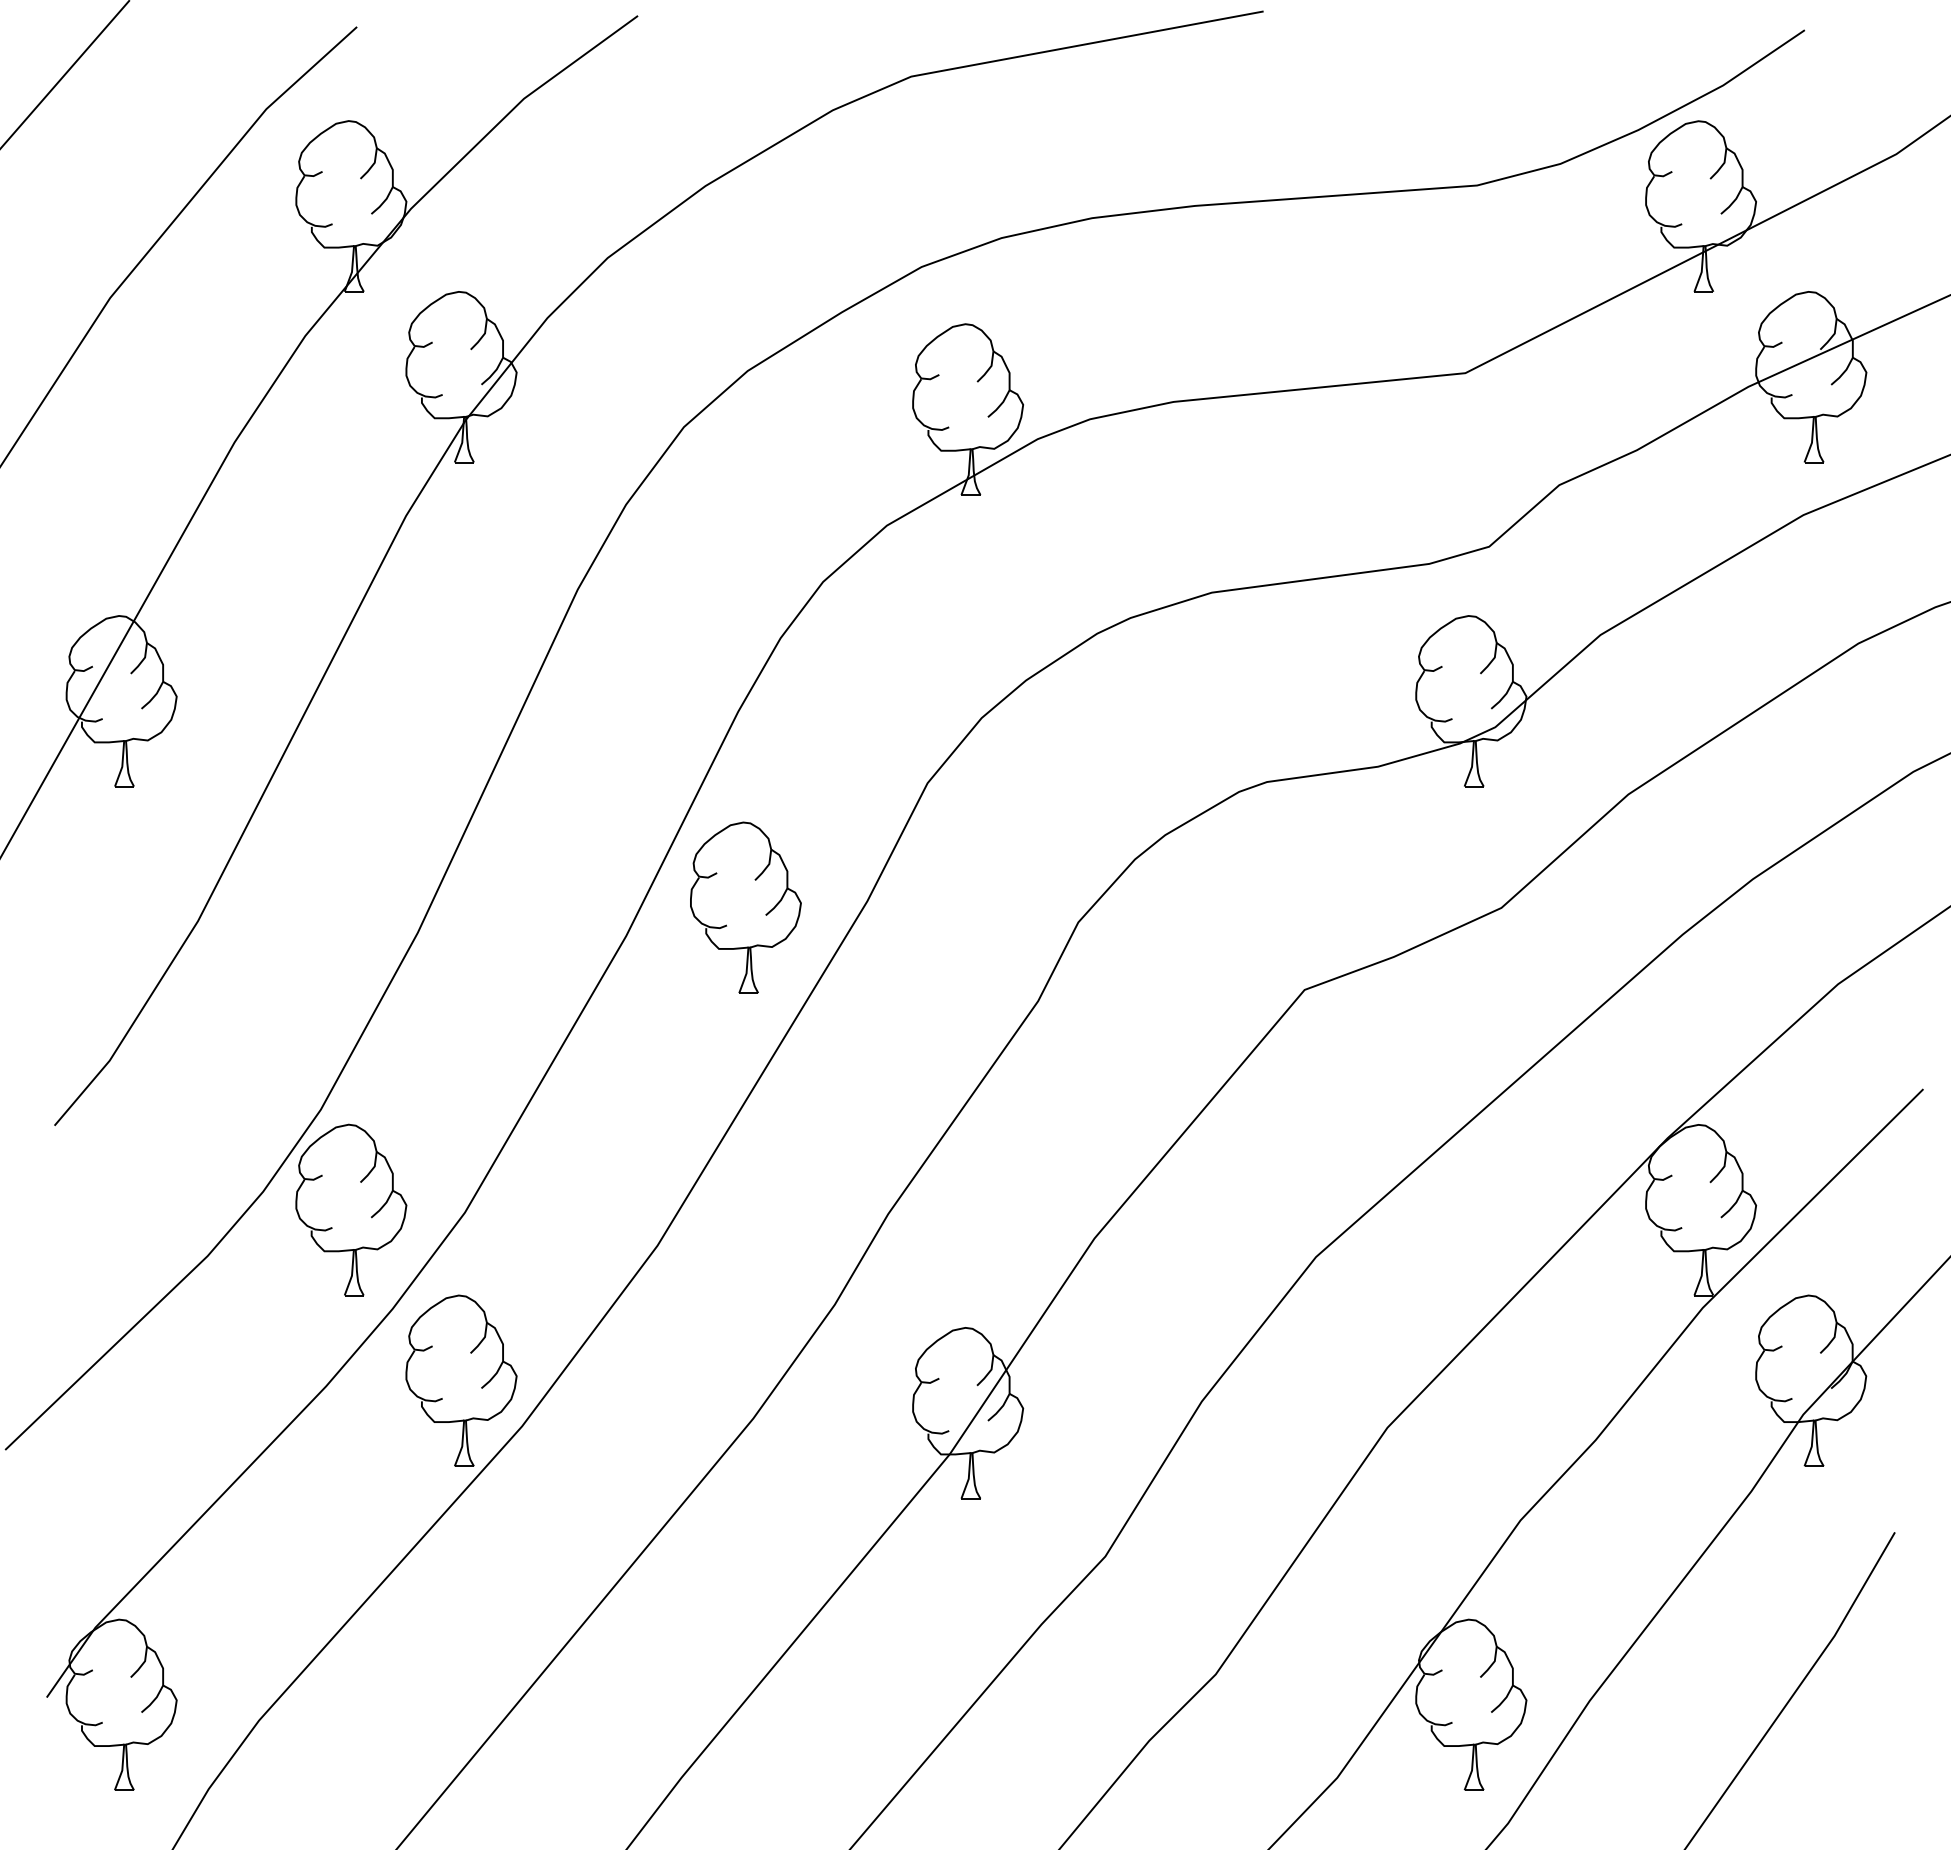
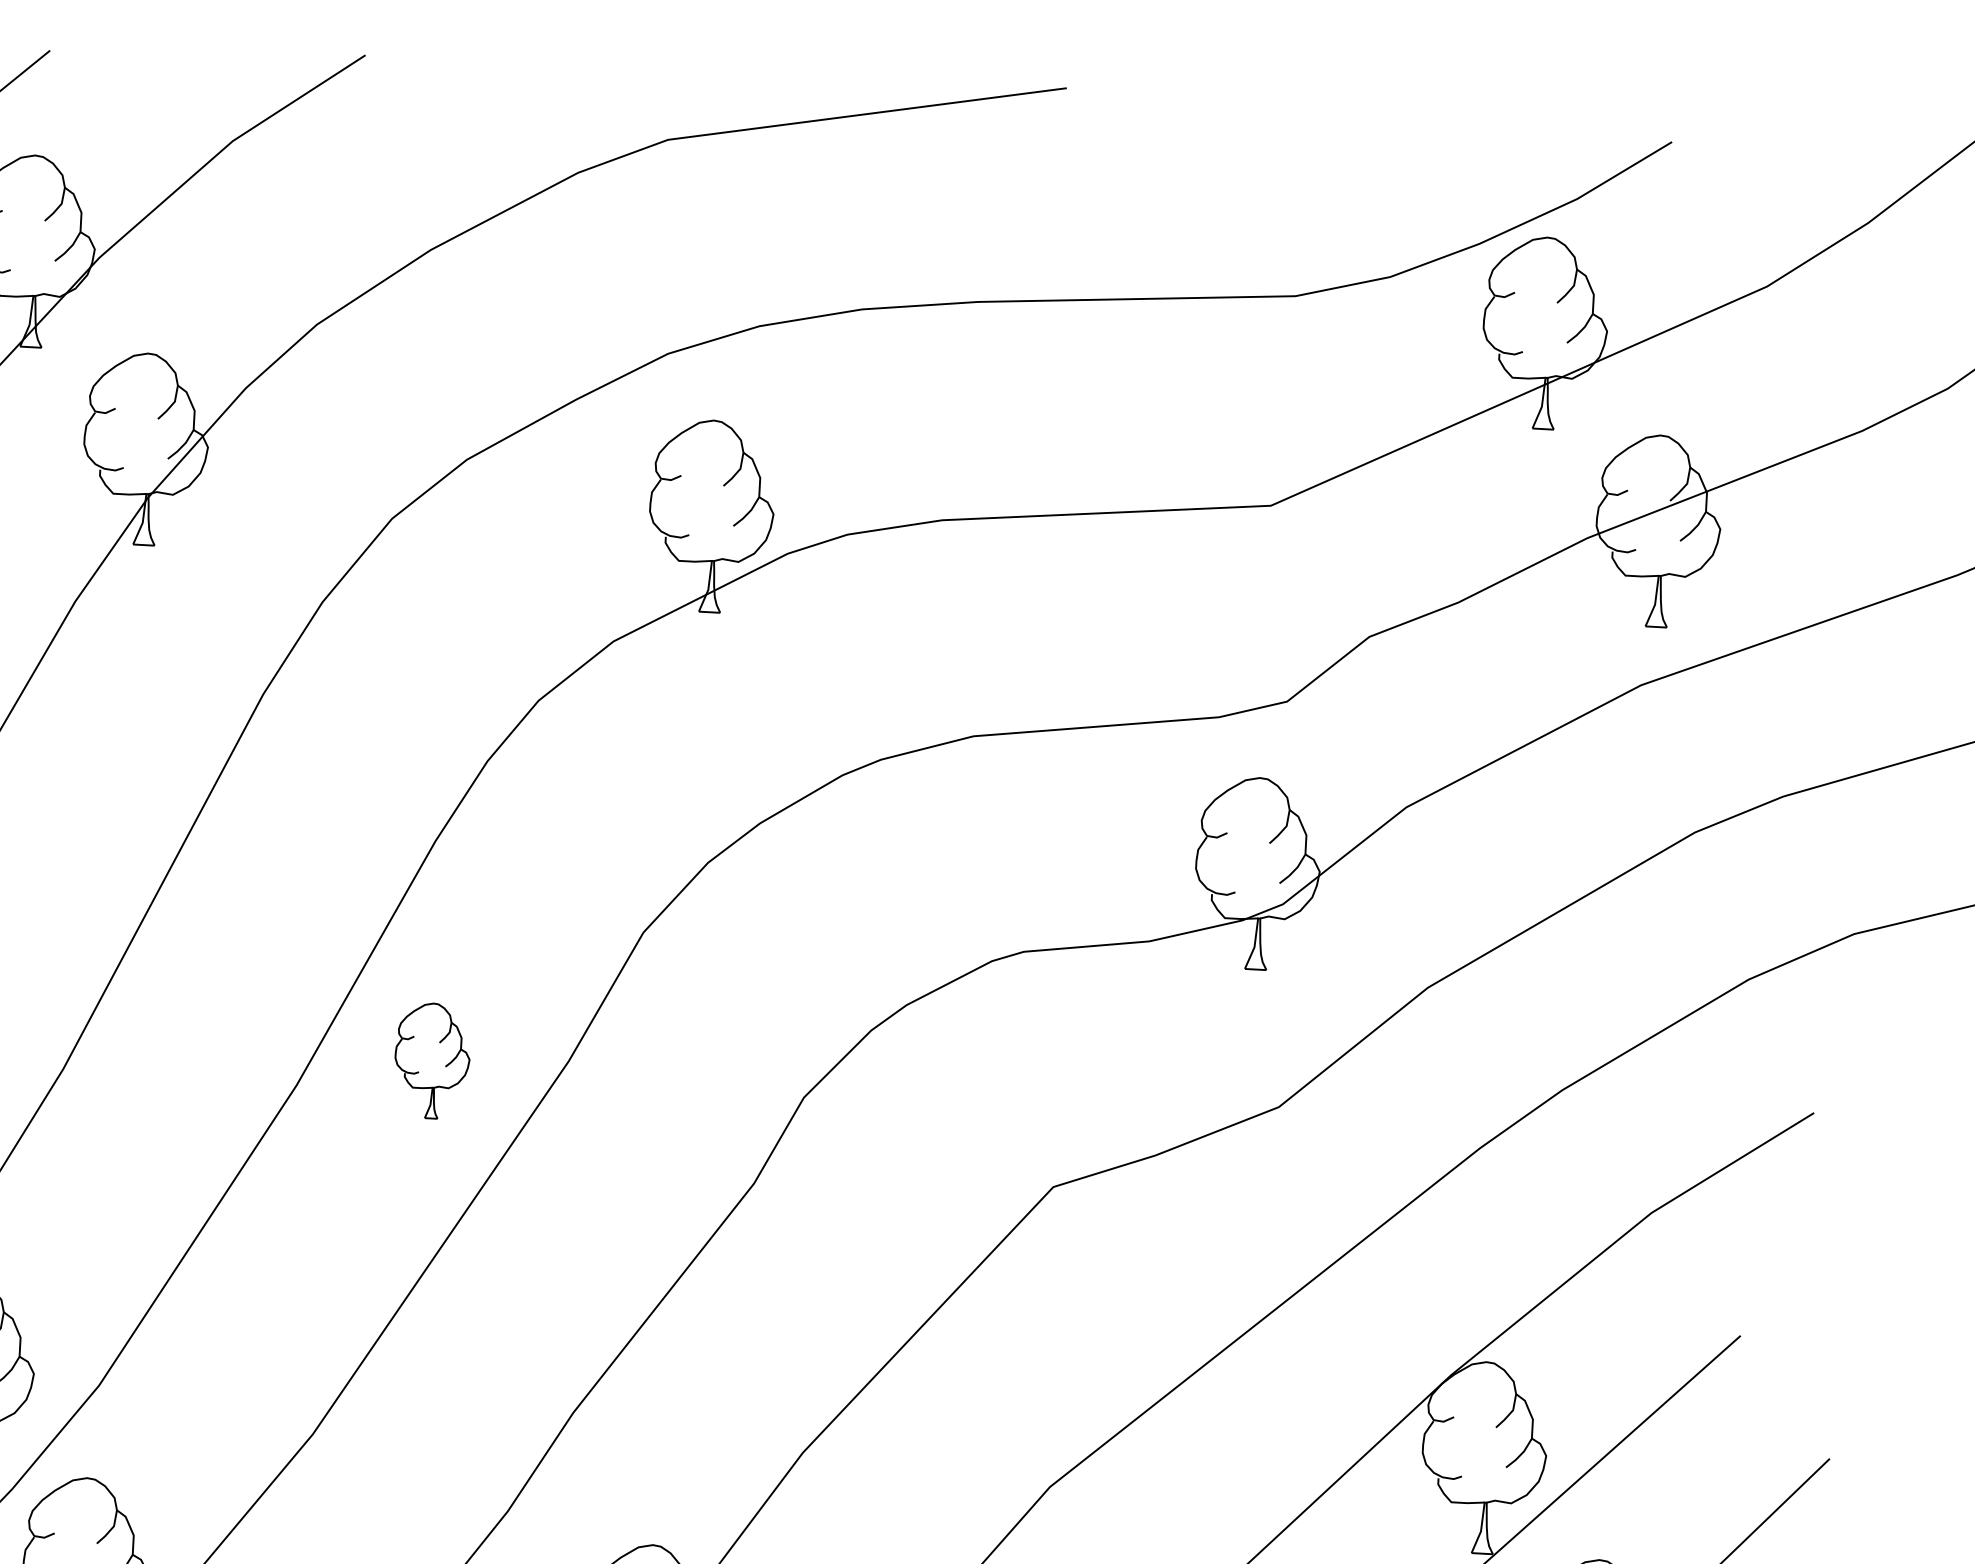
part: (745, 907) -> (431, 1060), size x0.6

